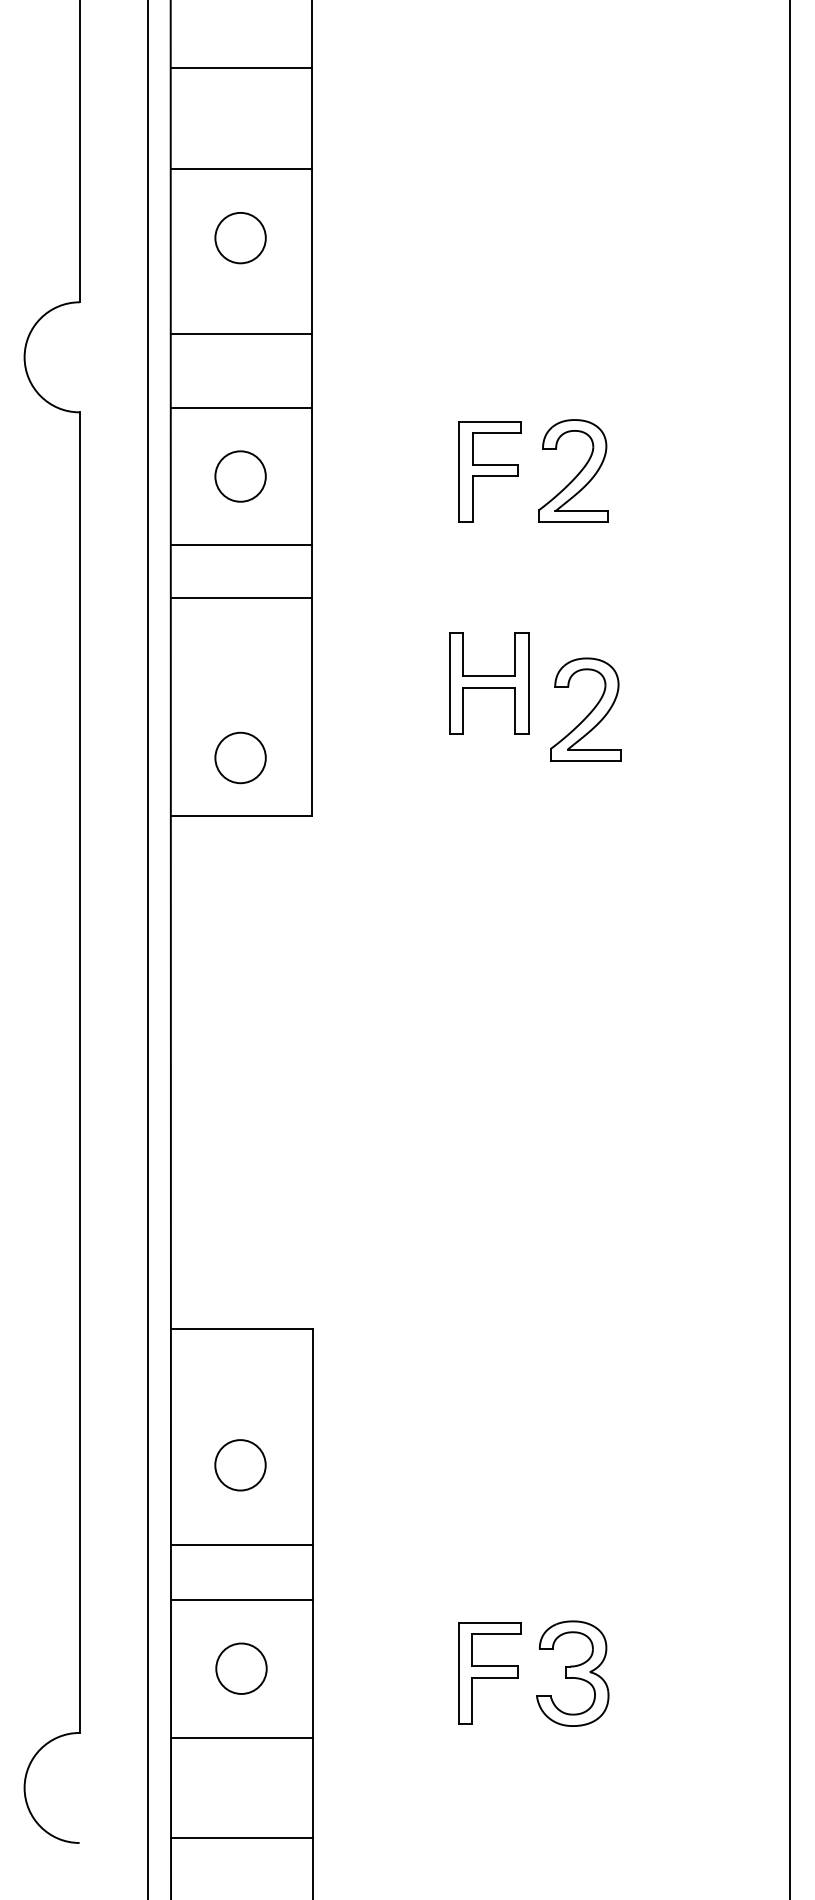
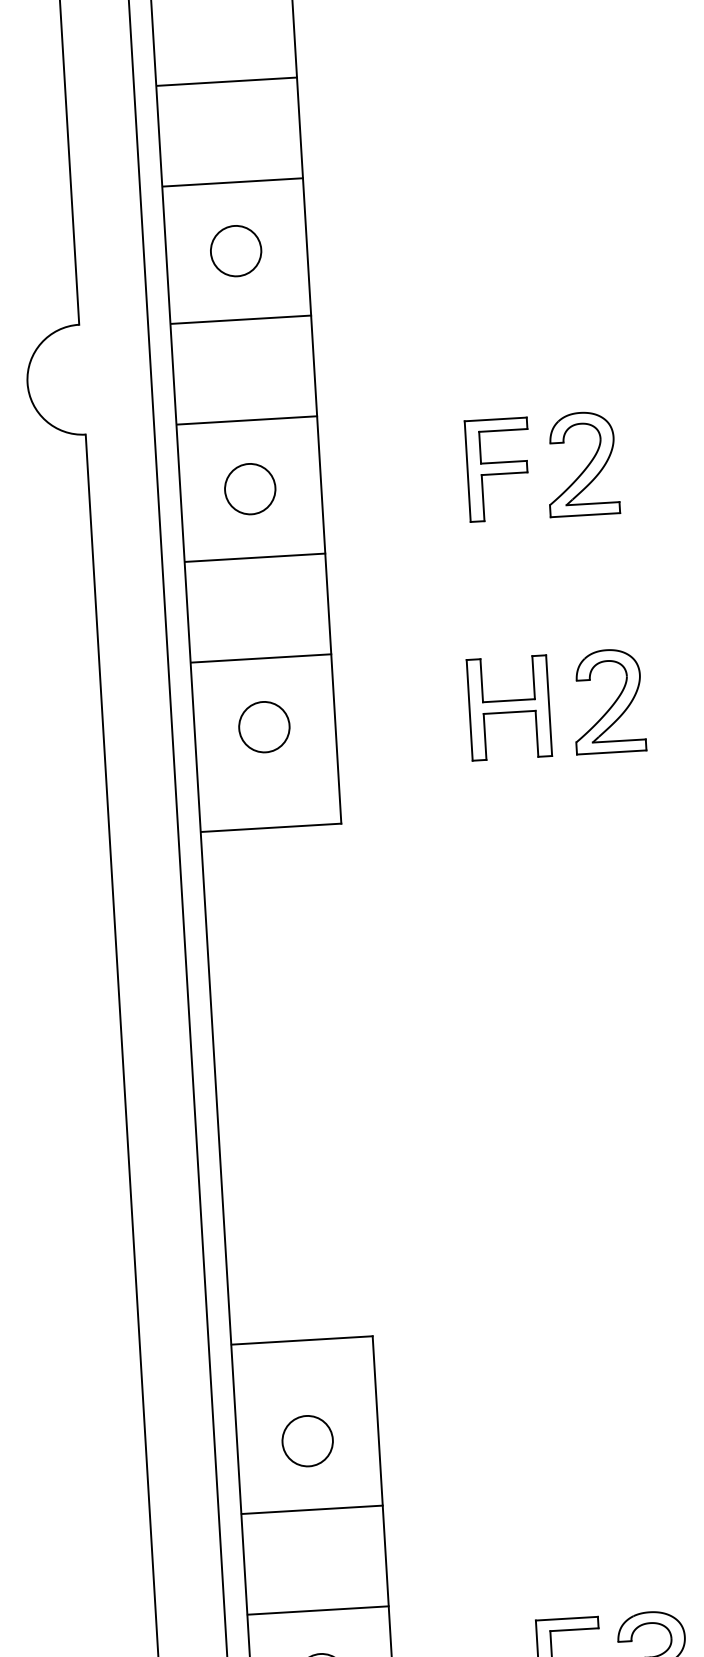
line: (241, 333) -> (241, 319), moved
line: (241, 598) -> (261, 658), moved
part: (489, 683) -> (509, 708), moved
circle: (240, 757) -> (264, 726), moved
circle: (240, 1465) -> (307, 1441), moved
line: (241, 1545) -> (311, 1510), moved

